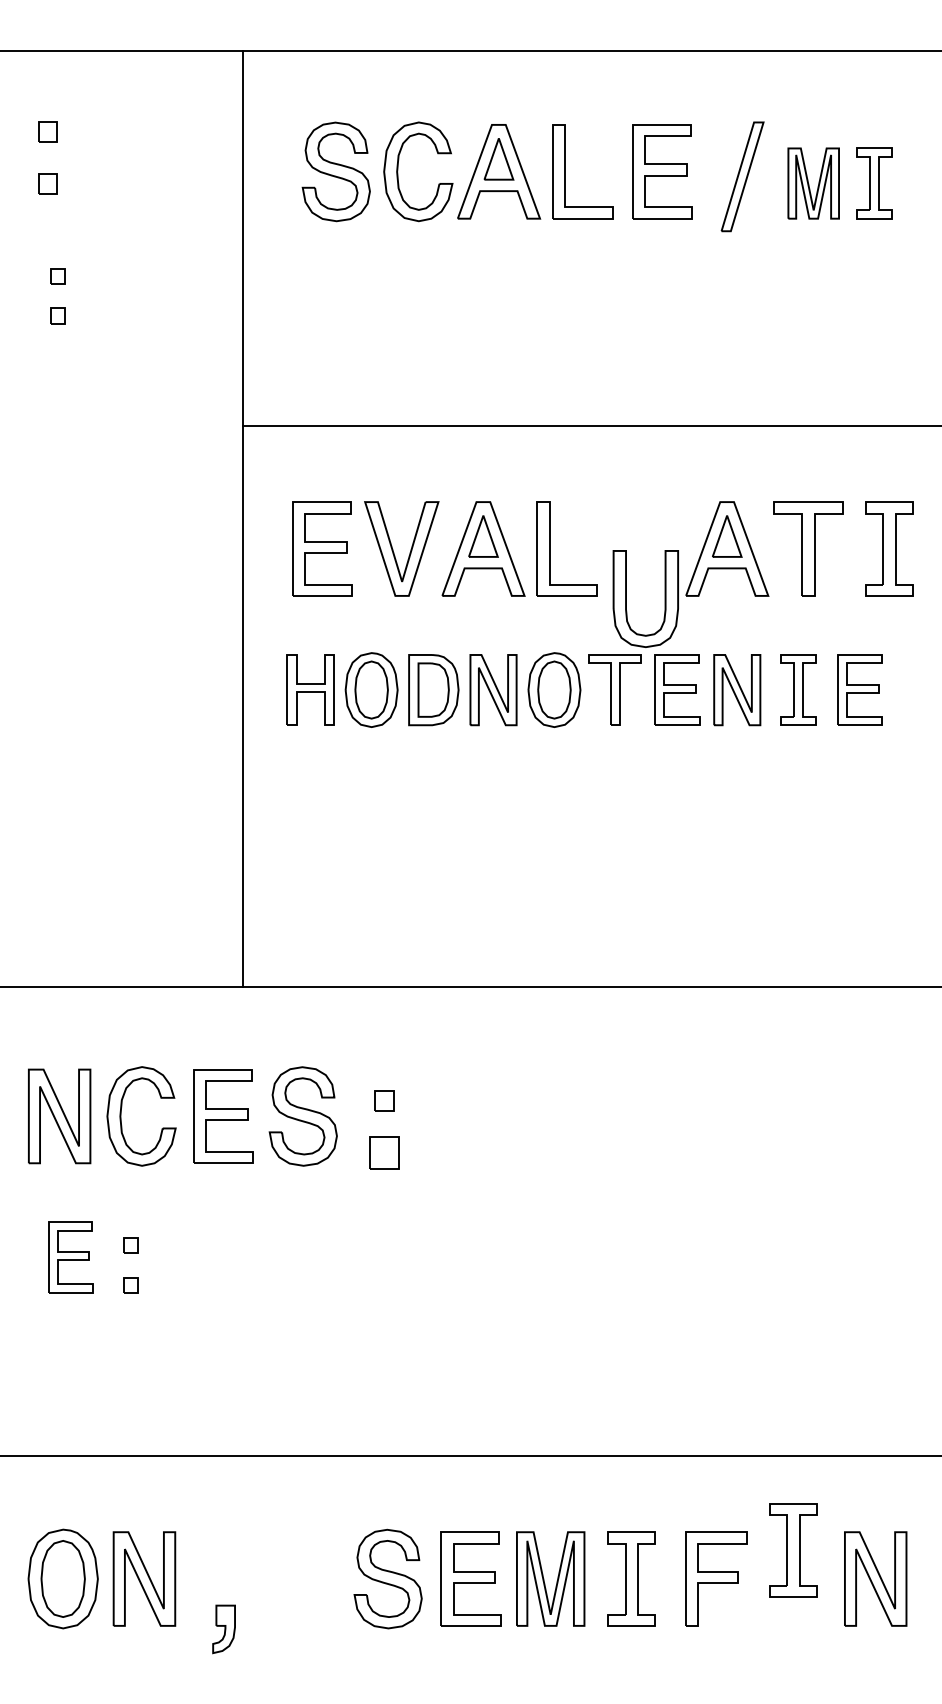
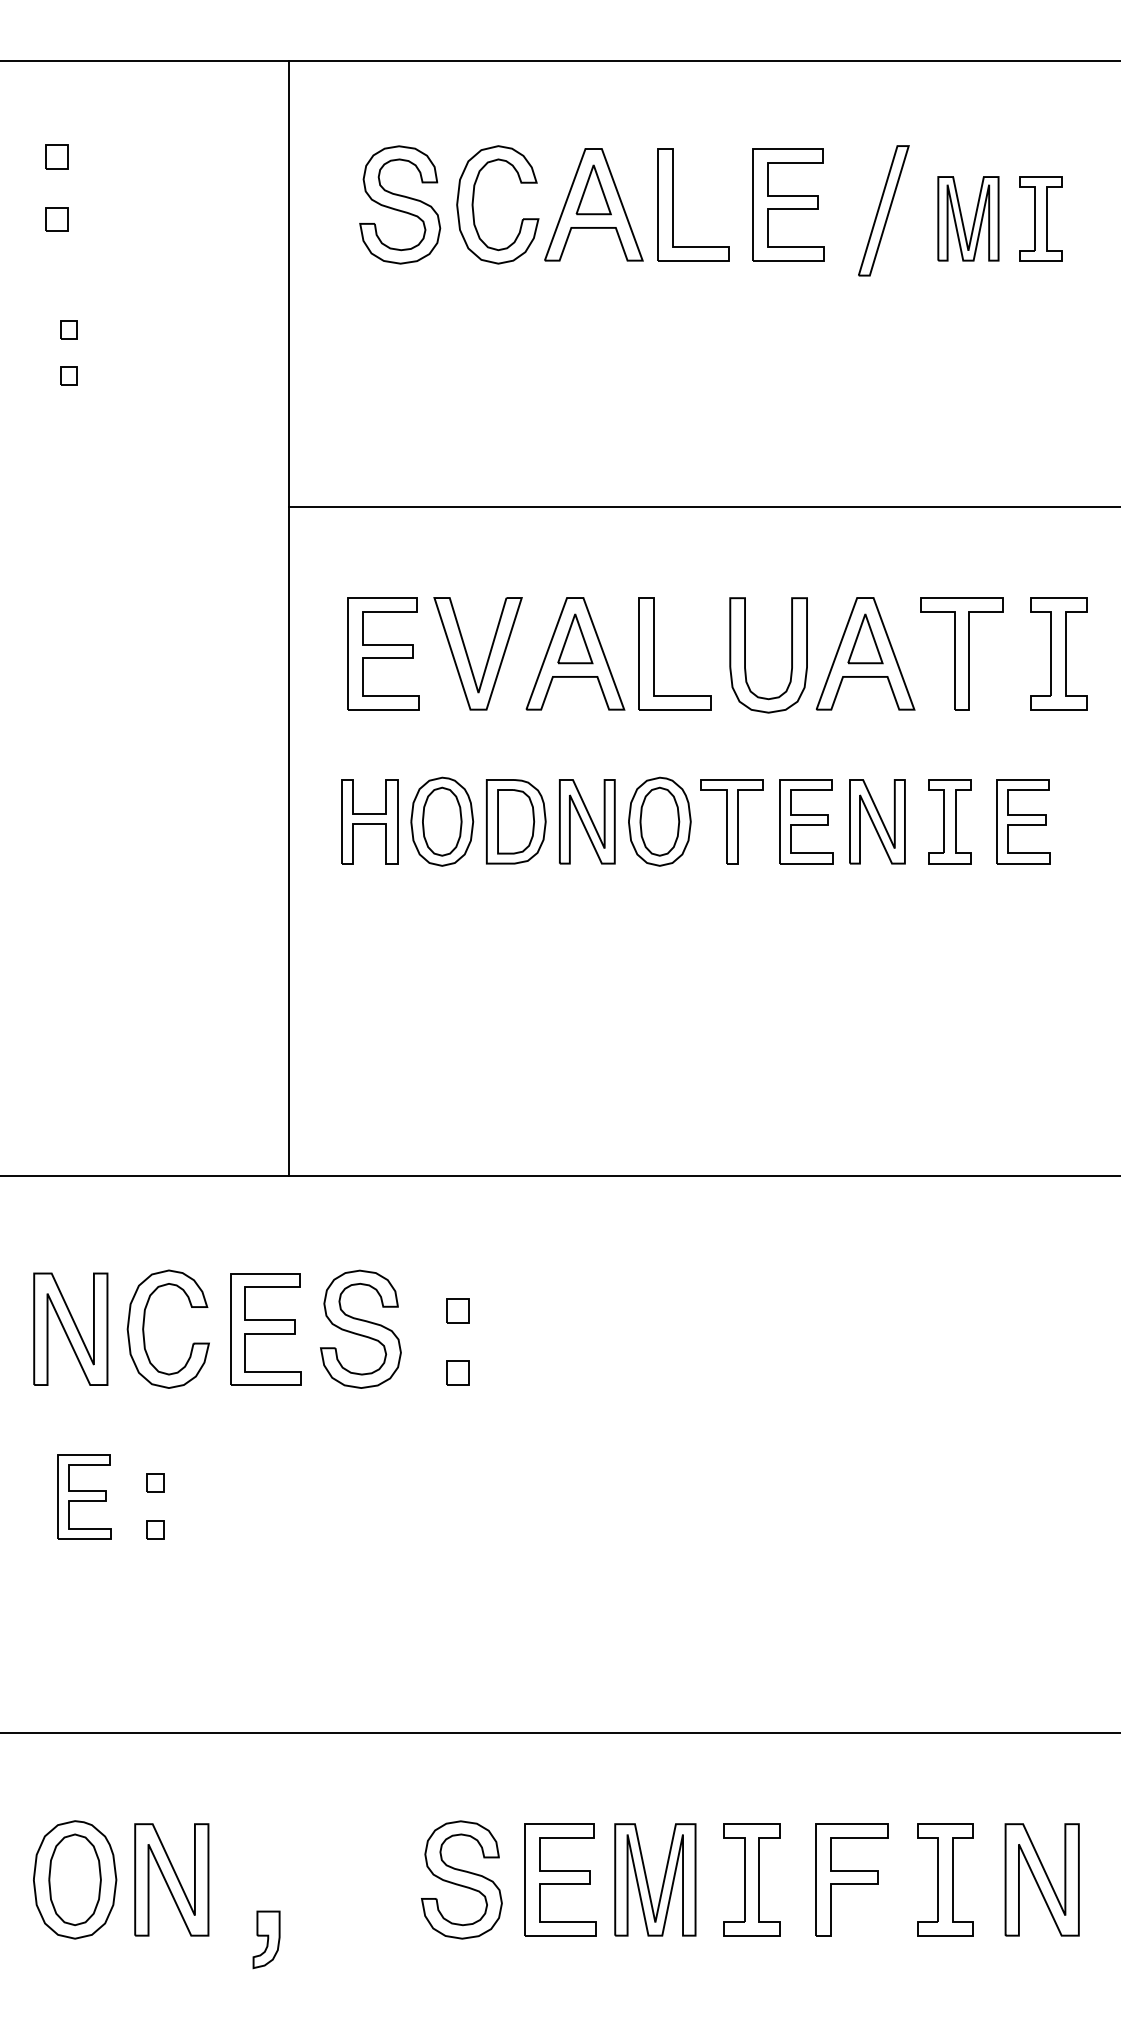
part: (626, 599) -> (745, 655), moved
part: (384, 1152) -> (457, 1372), size x0.62
part: (793, 1550) -> (945, 1879), moved

